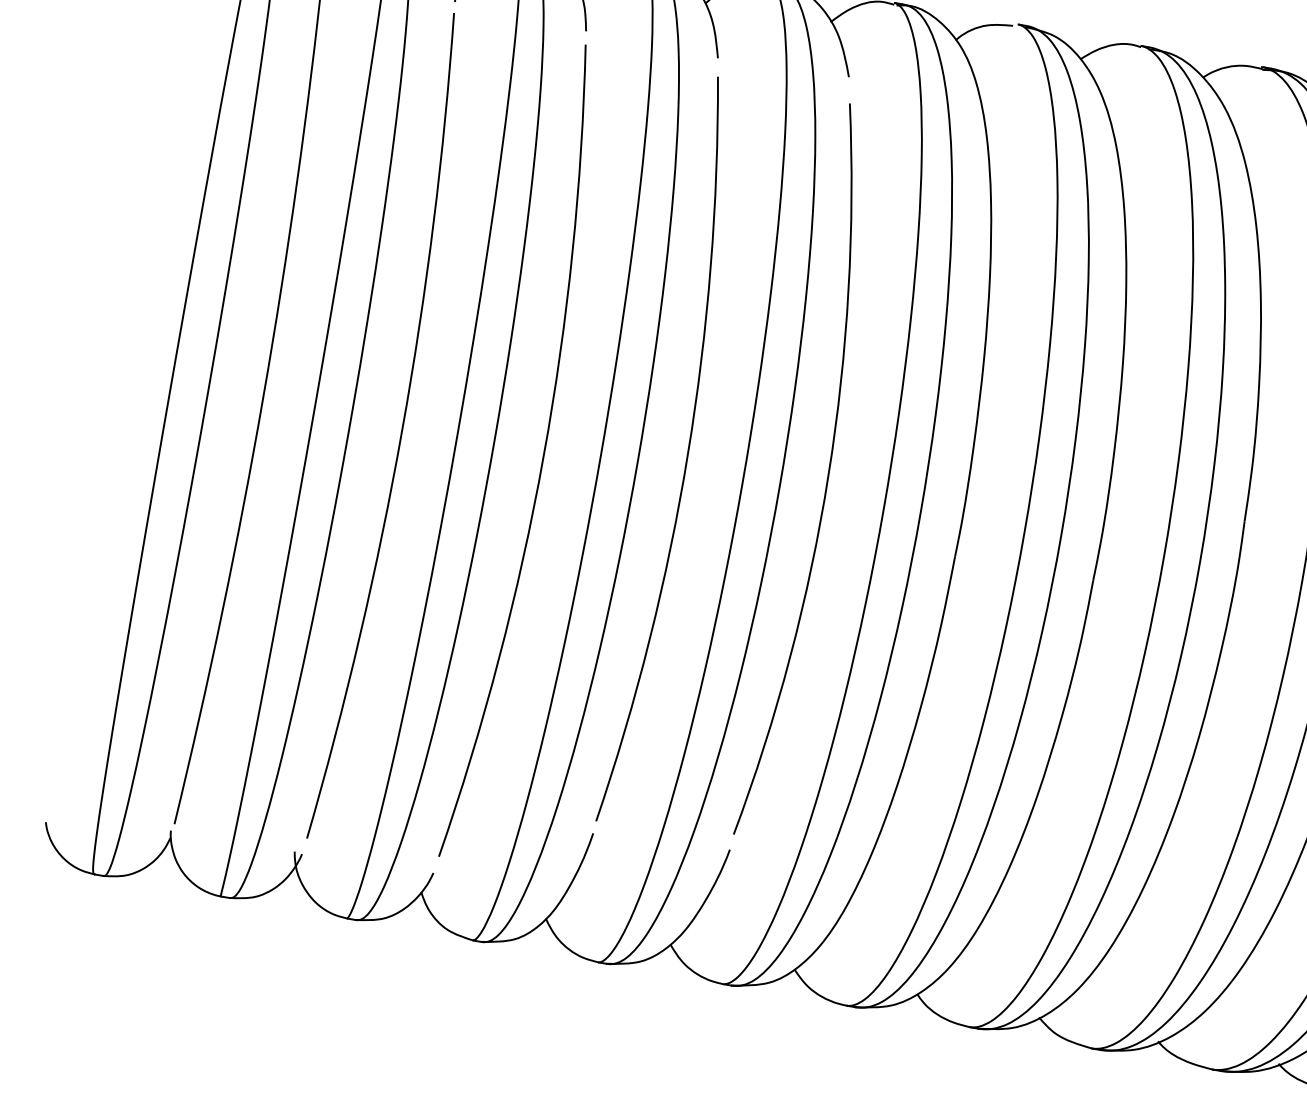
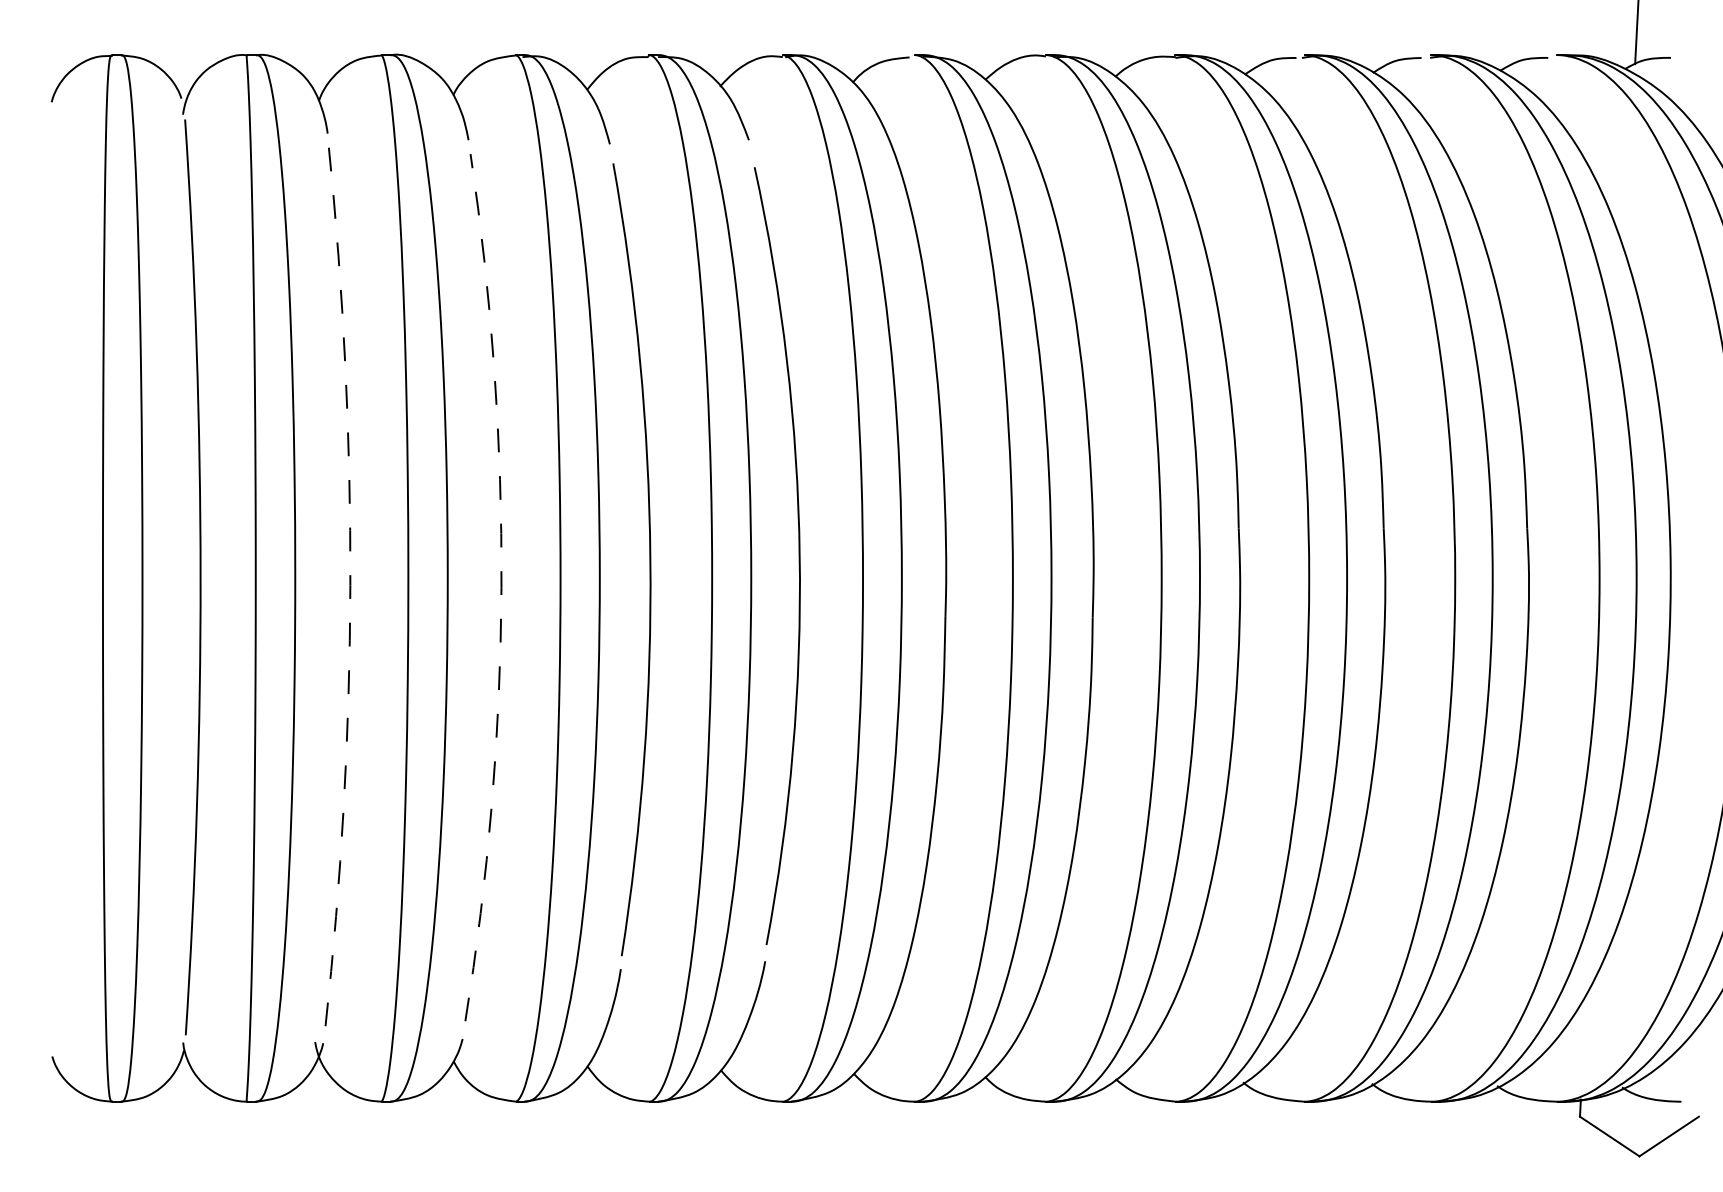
arc: (402, 429) -> (350, 585), solid -> dashed
arc: (543, 456) -> (501, 587), solid -> dashed

